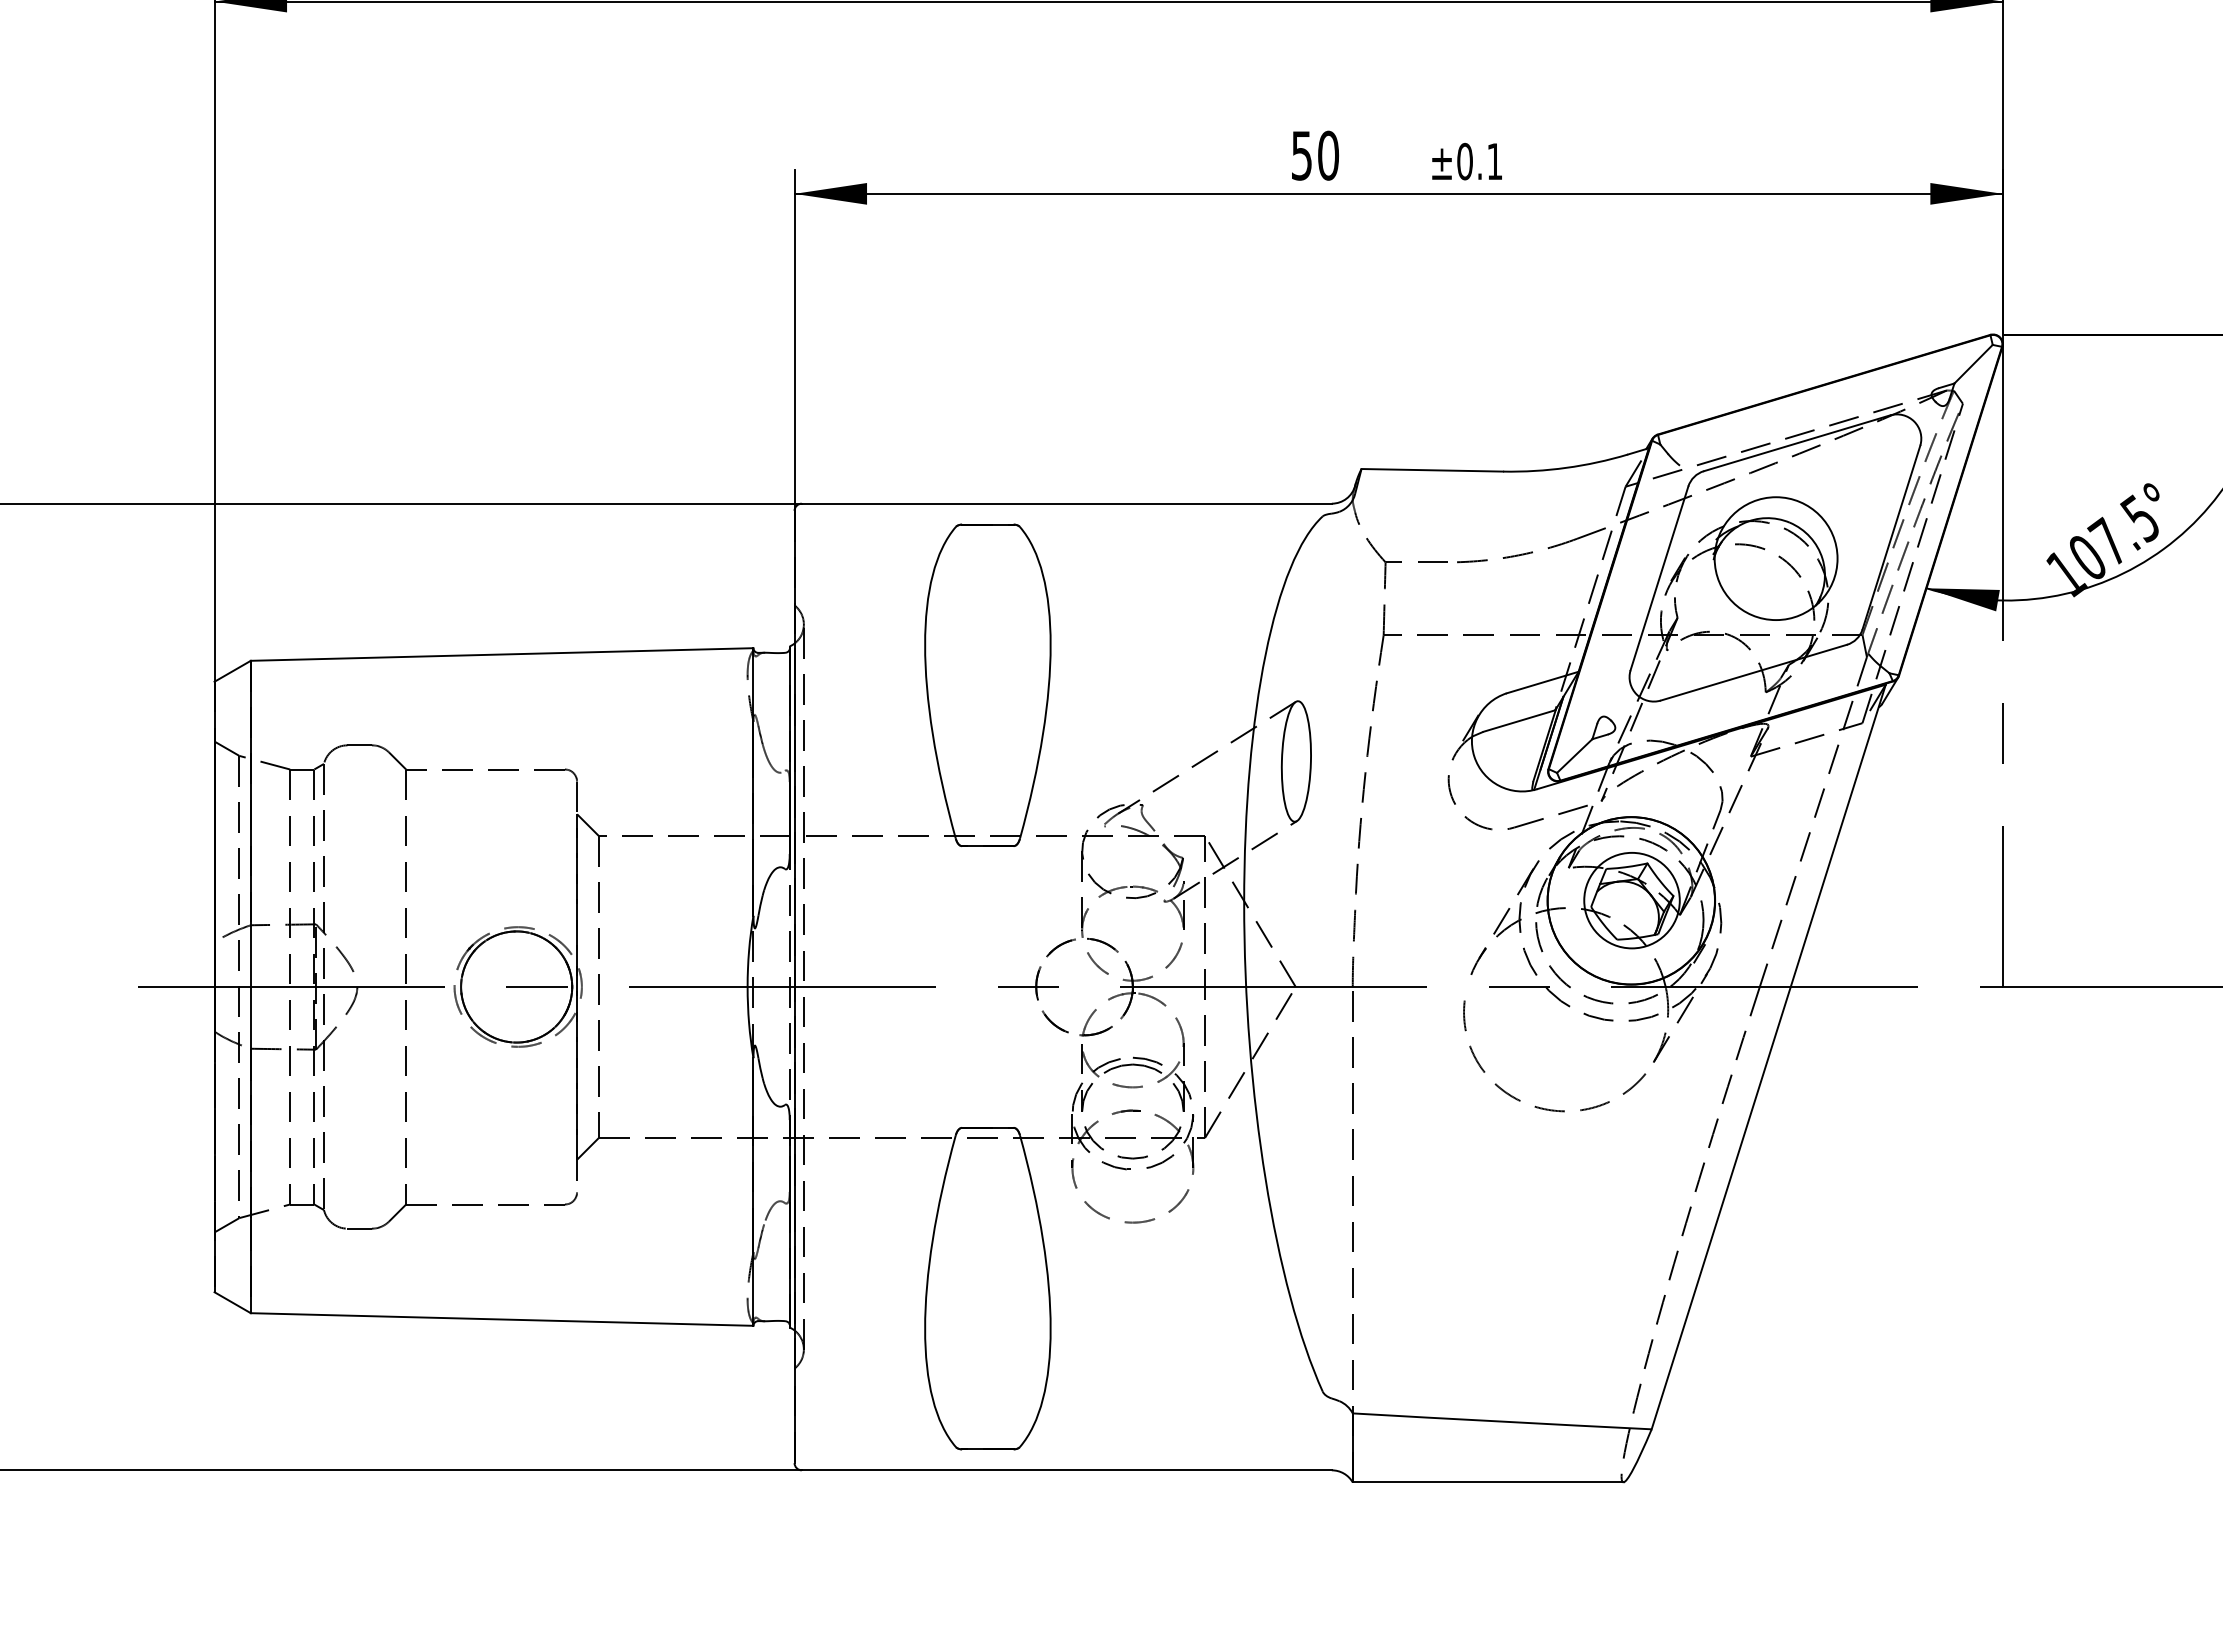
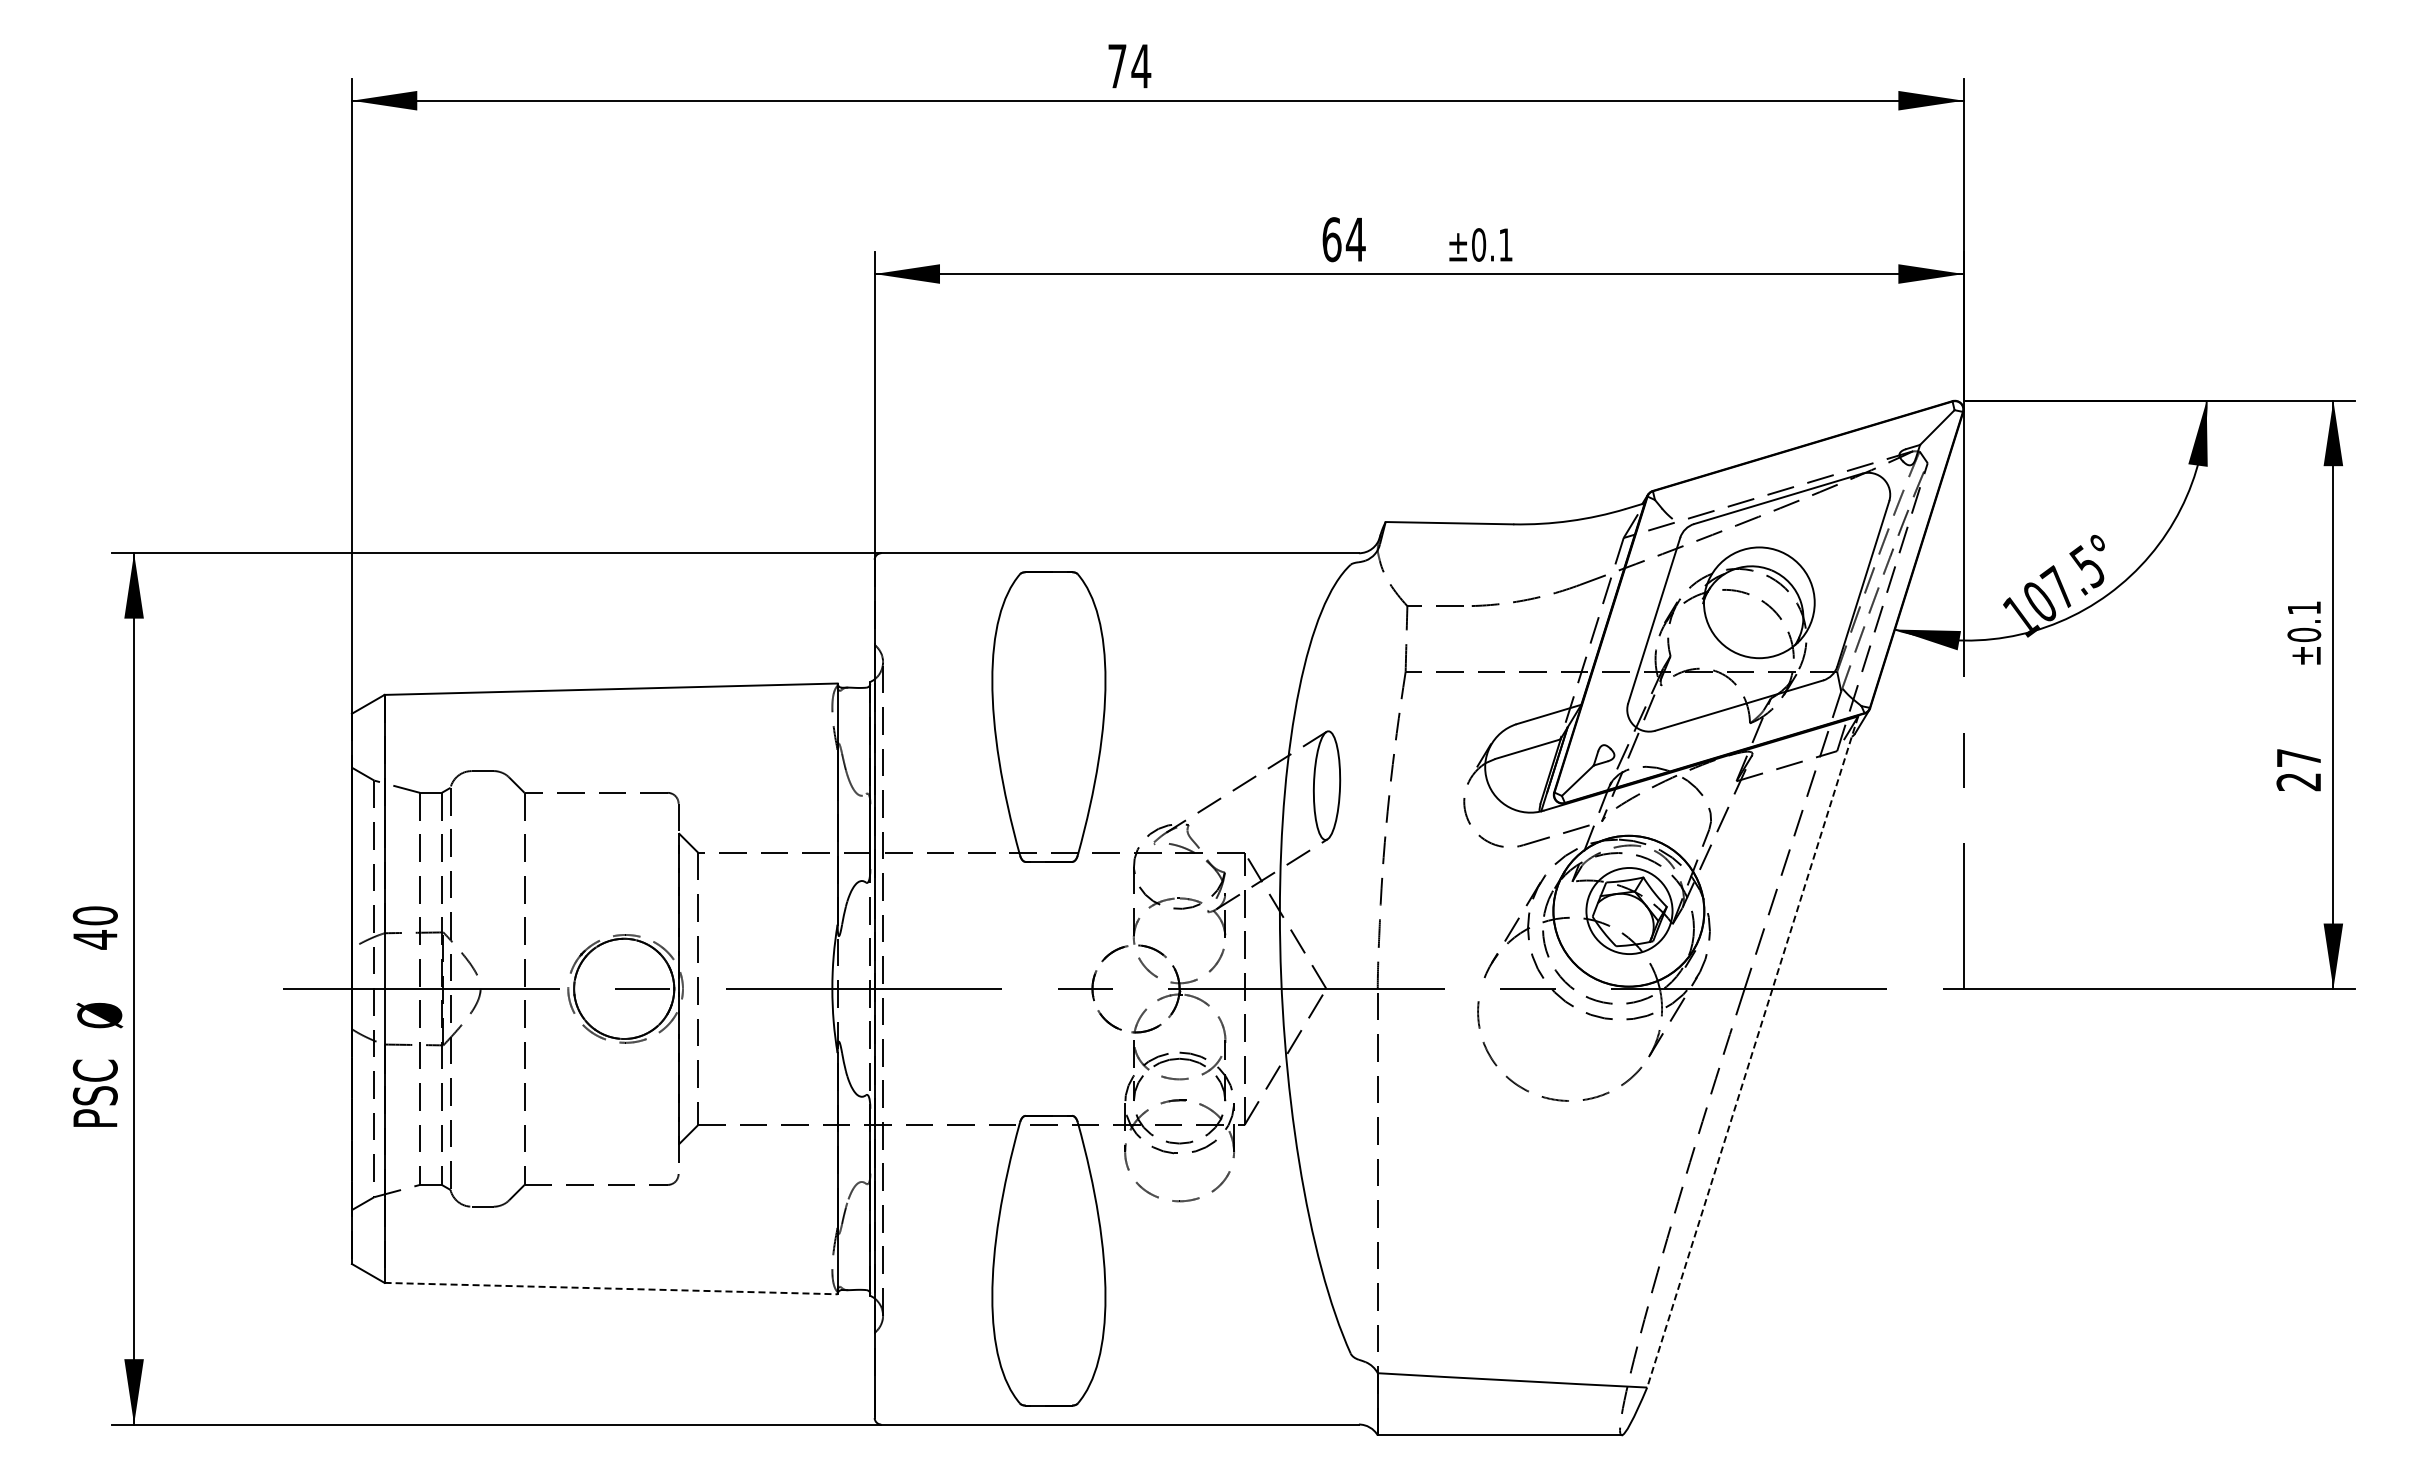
text: (1314, 155) -> (1343, 239), 50 -> 64
line: (1768, 1057) -> (1752, 1052), solid -> dashed
line: (502, 1319) -> (611, 1288), solid -> dashed

